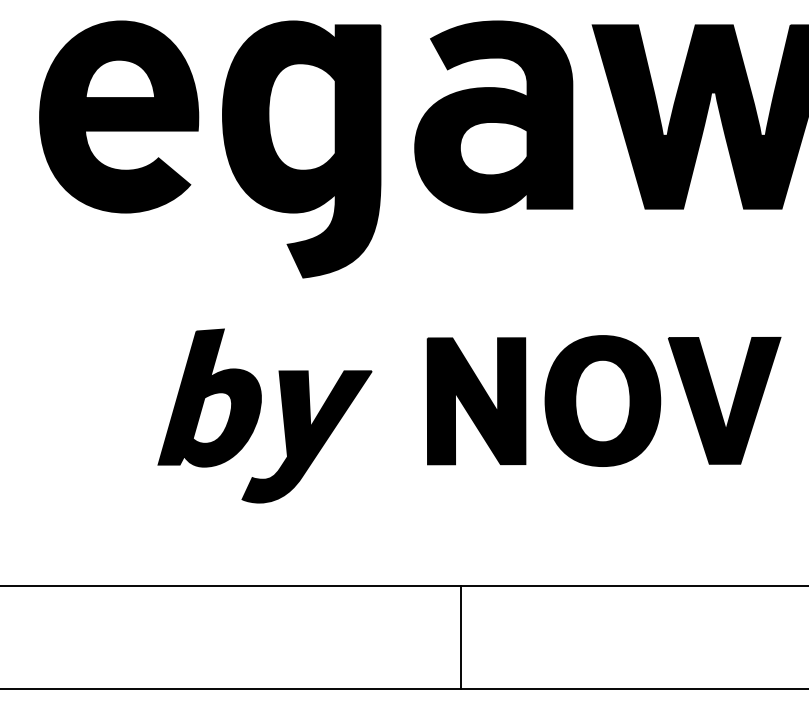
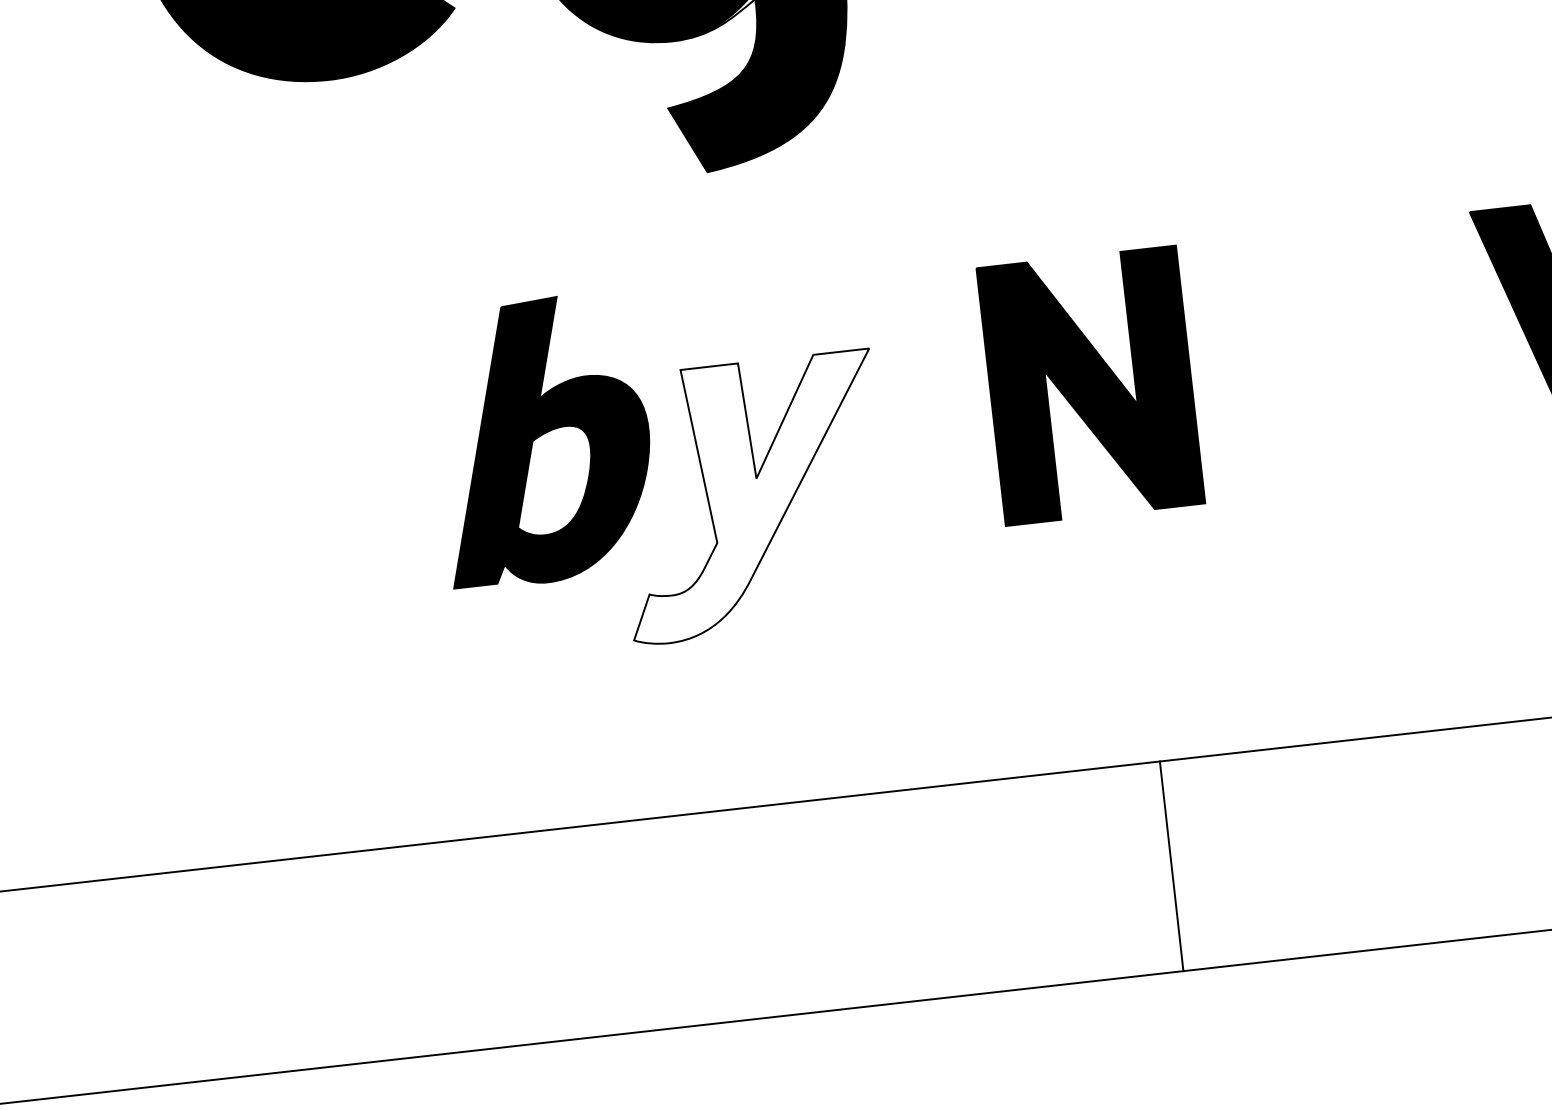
part: (602, 400) -> (1348, 355), removed
fill: (306, 436) -> (750, 497), removed
line: (460, 637) -> (1171, 866), moved

